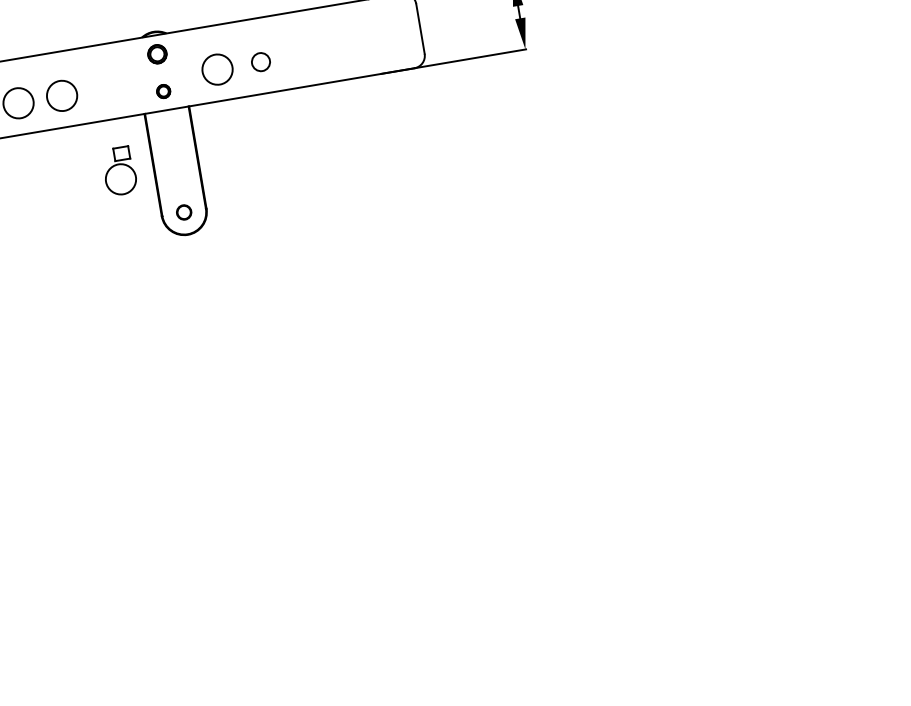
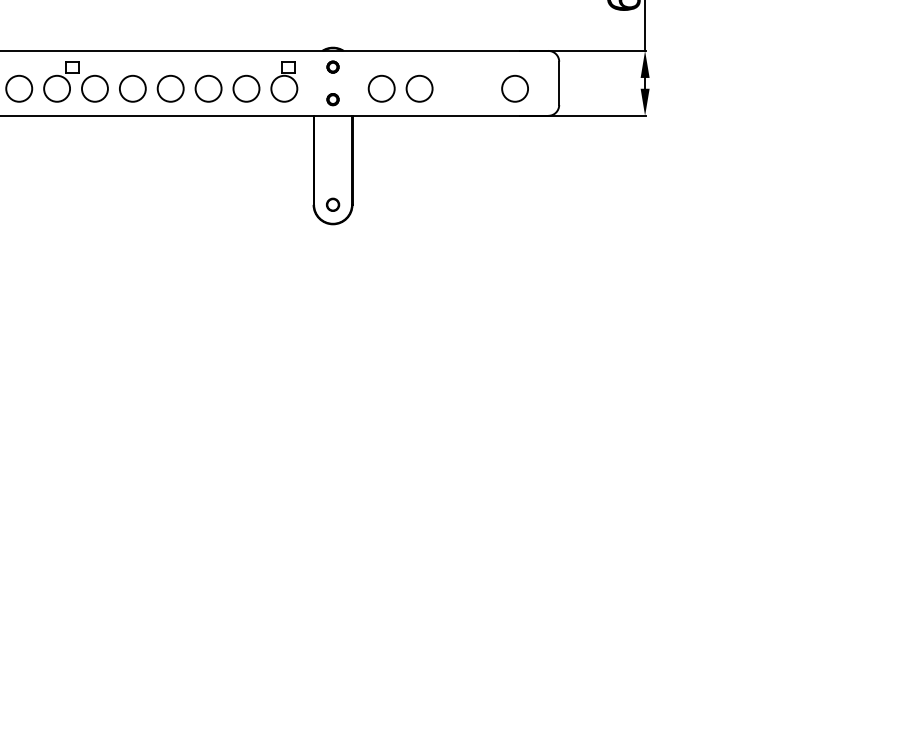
circle: (370, 43) -> (514, 88), added
part: (156, 53) -> (332, 66), size x0.71
circle: (260, 61) -> (419, 88), size x1.67
part: (119, 170) -> (284, 81), moved

